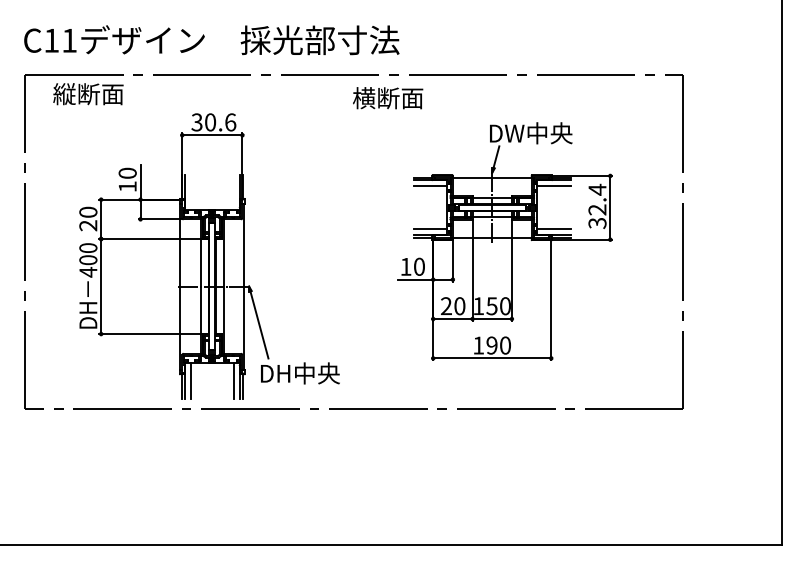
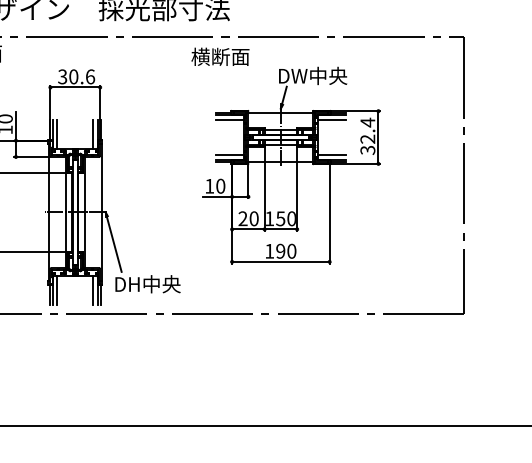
line: (190, 192) -> (57, 134), added
line: (234, 192) -> (93, 134), added
part: (504, 241) -> (291, 165), moved

